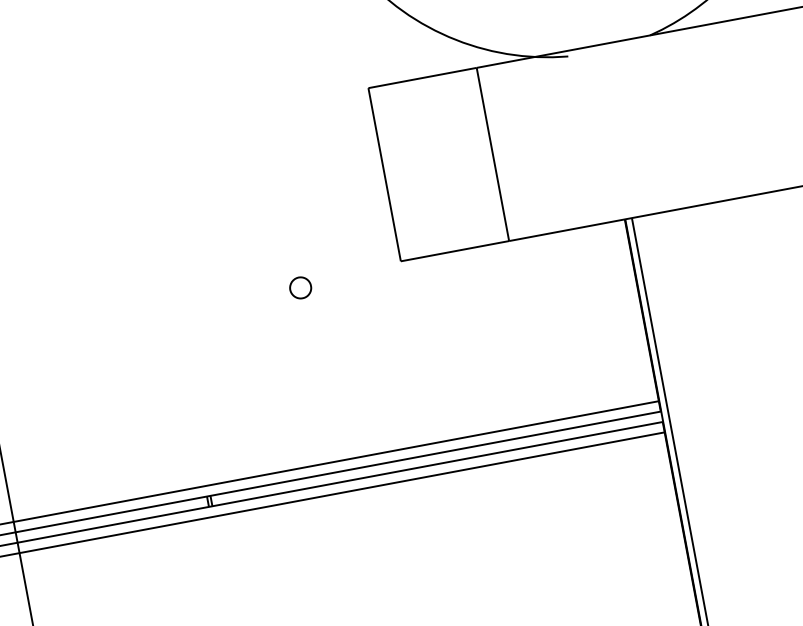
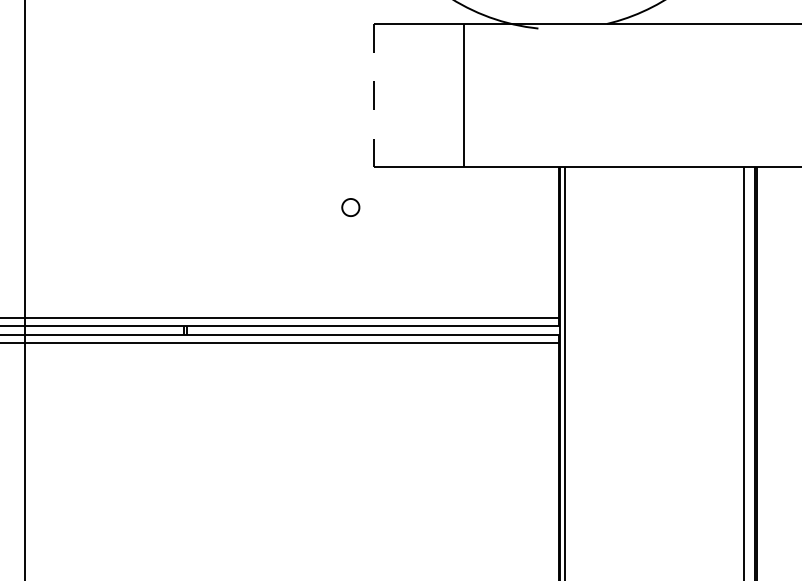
line: (384, 174) -> (373, 95), solid -> dashed
part: (300, 287) -> (350, 207), moved

